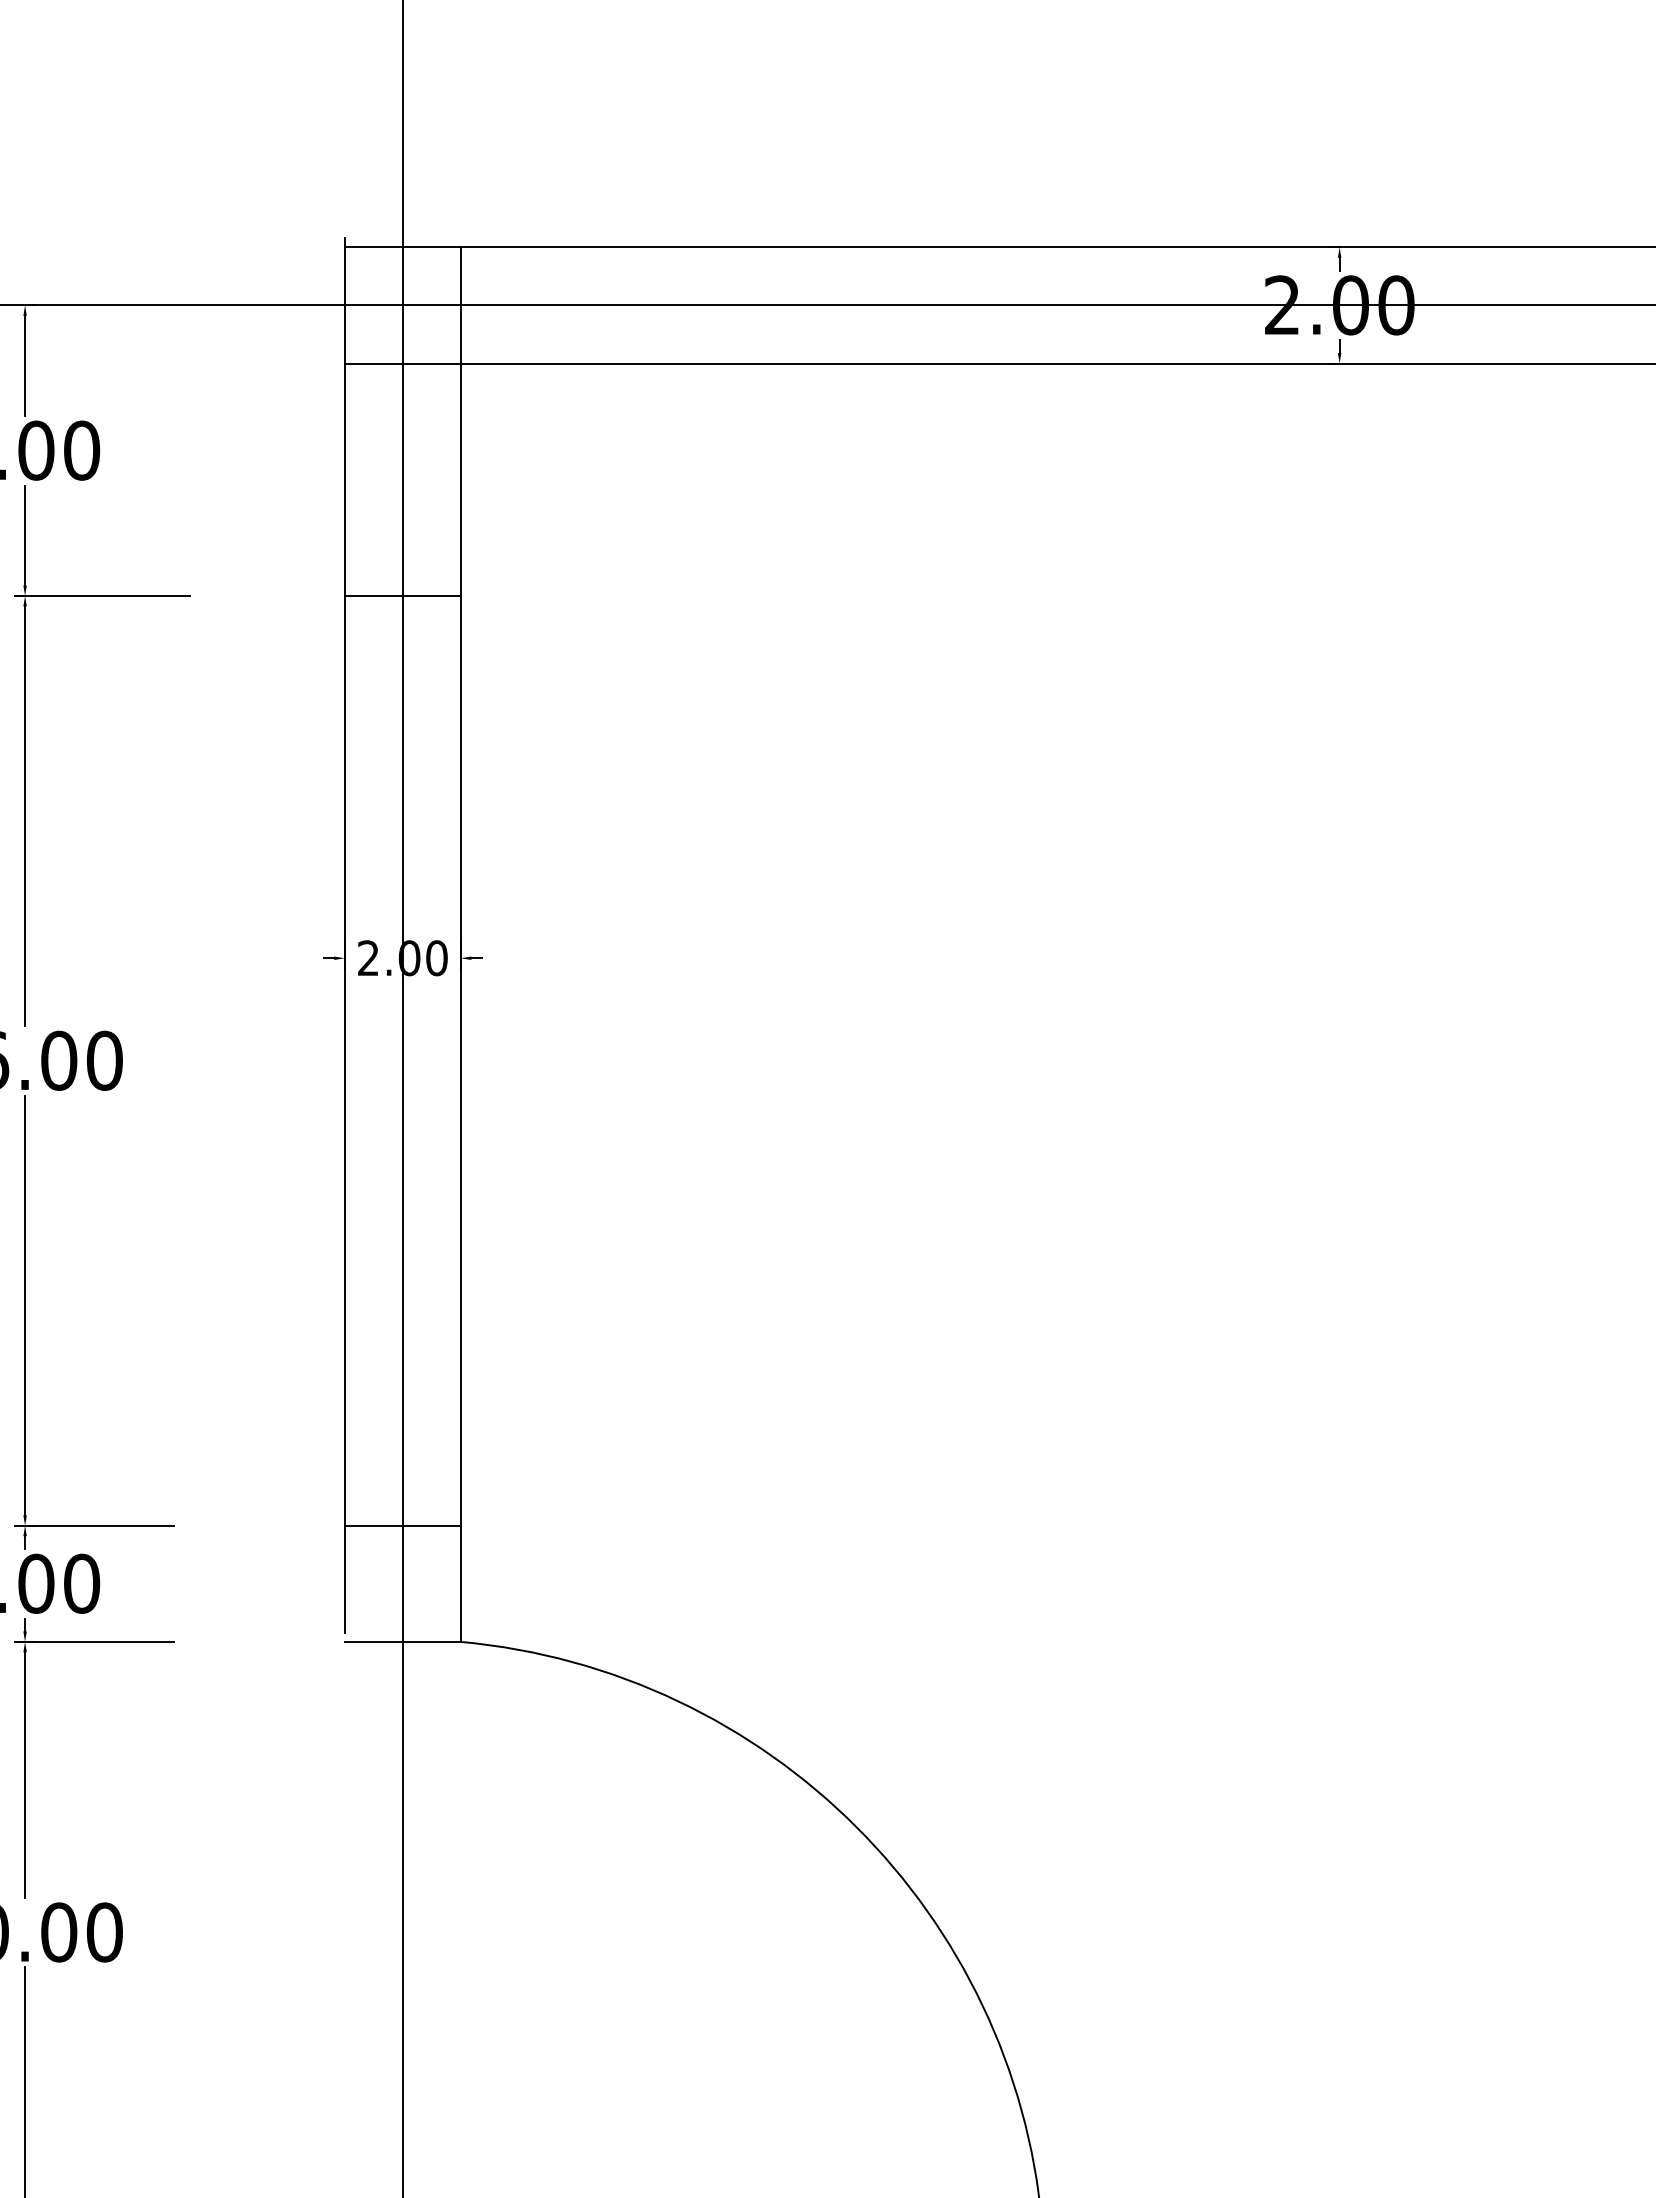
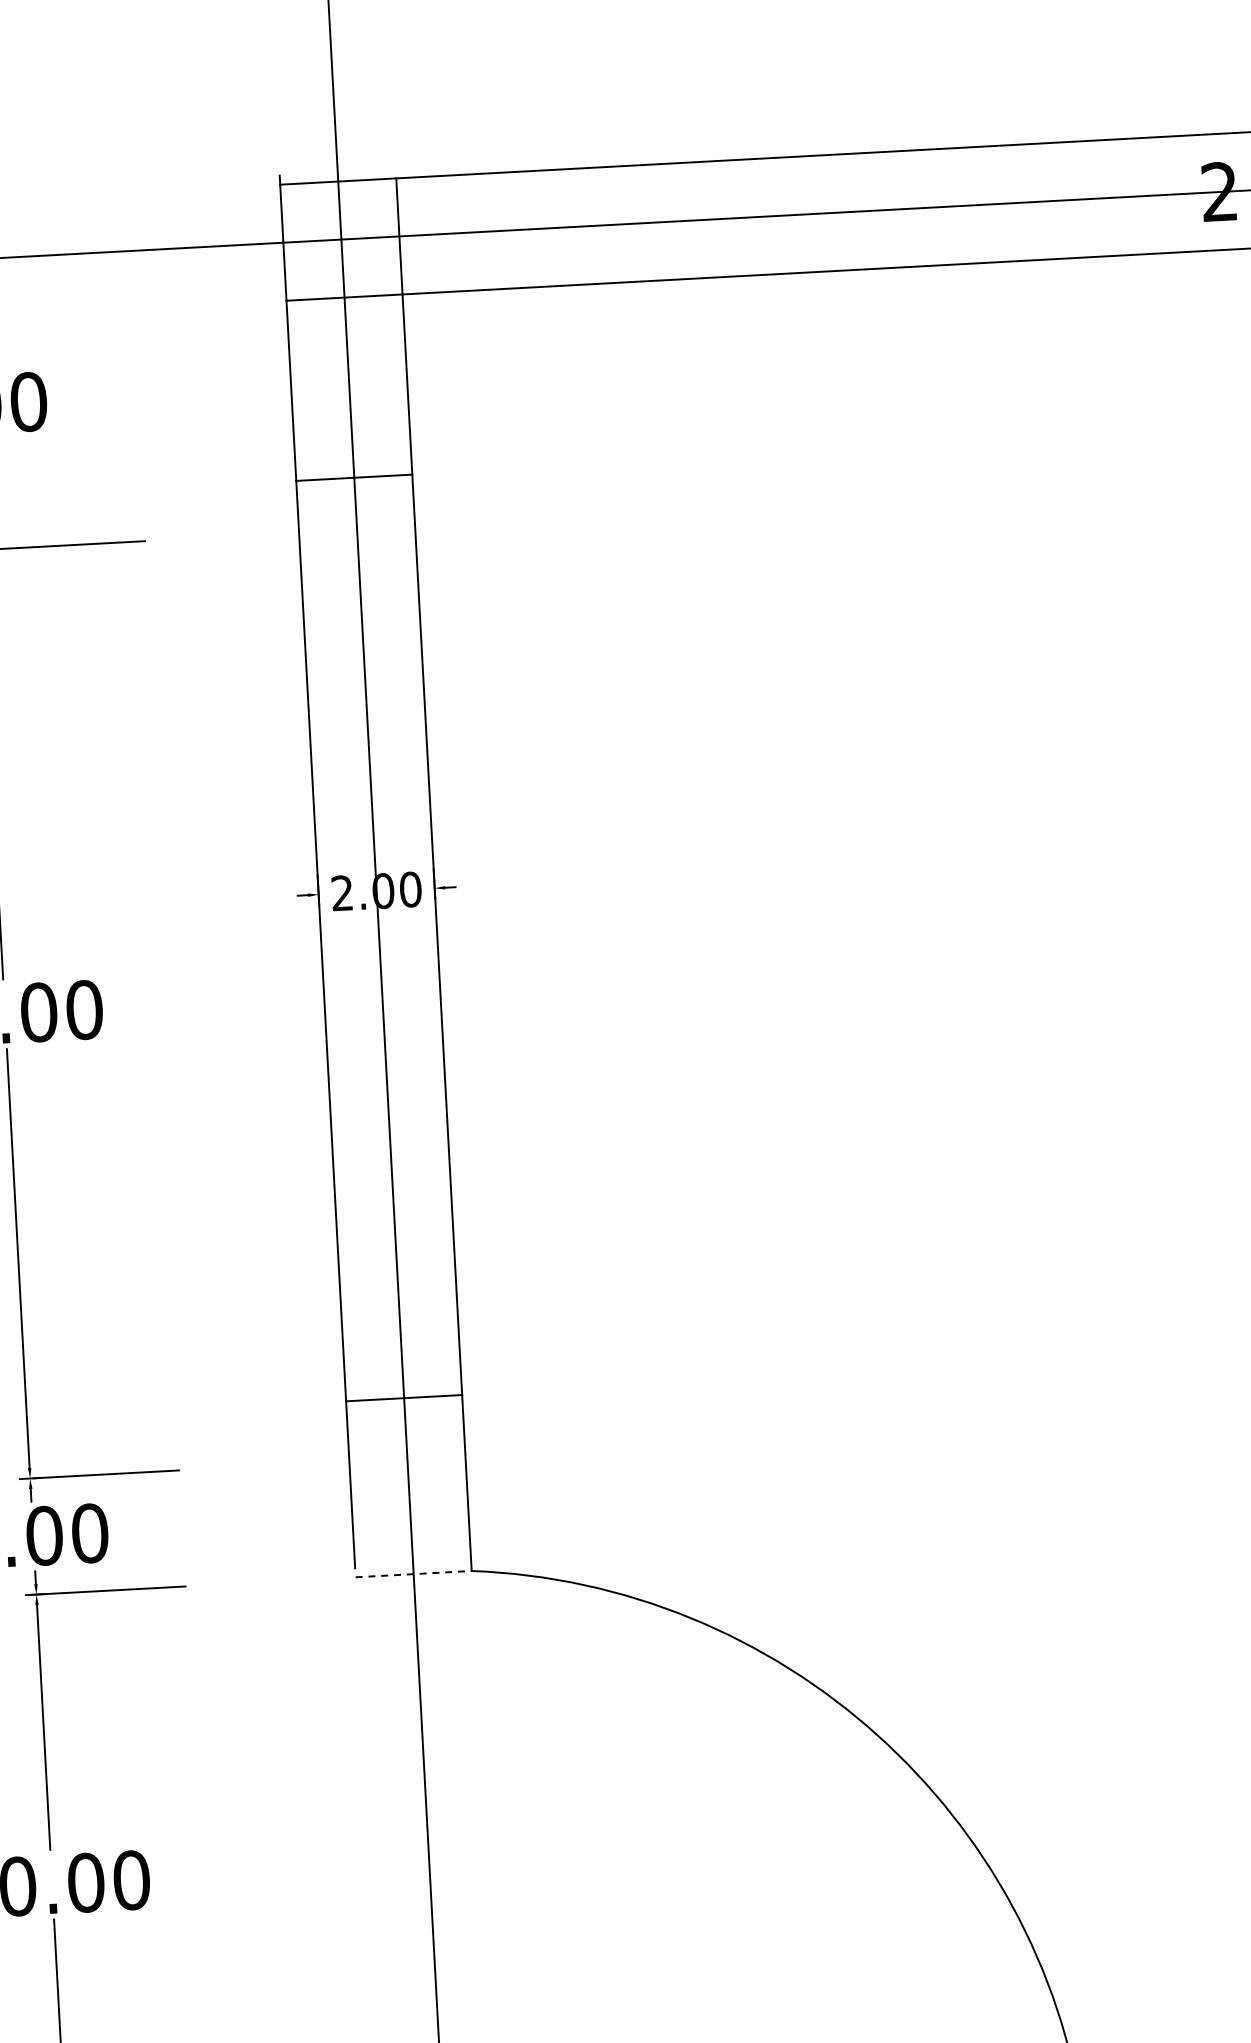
line: (402, 595) -> (353, 477), moved
line: (402, 1525) -> (403, 1397), moved
line: (403, 1641) -> (414, 1573), solid -> dashed

